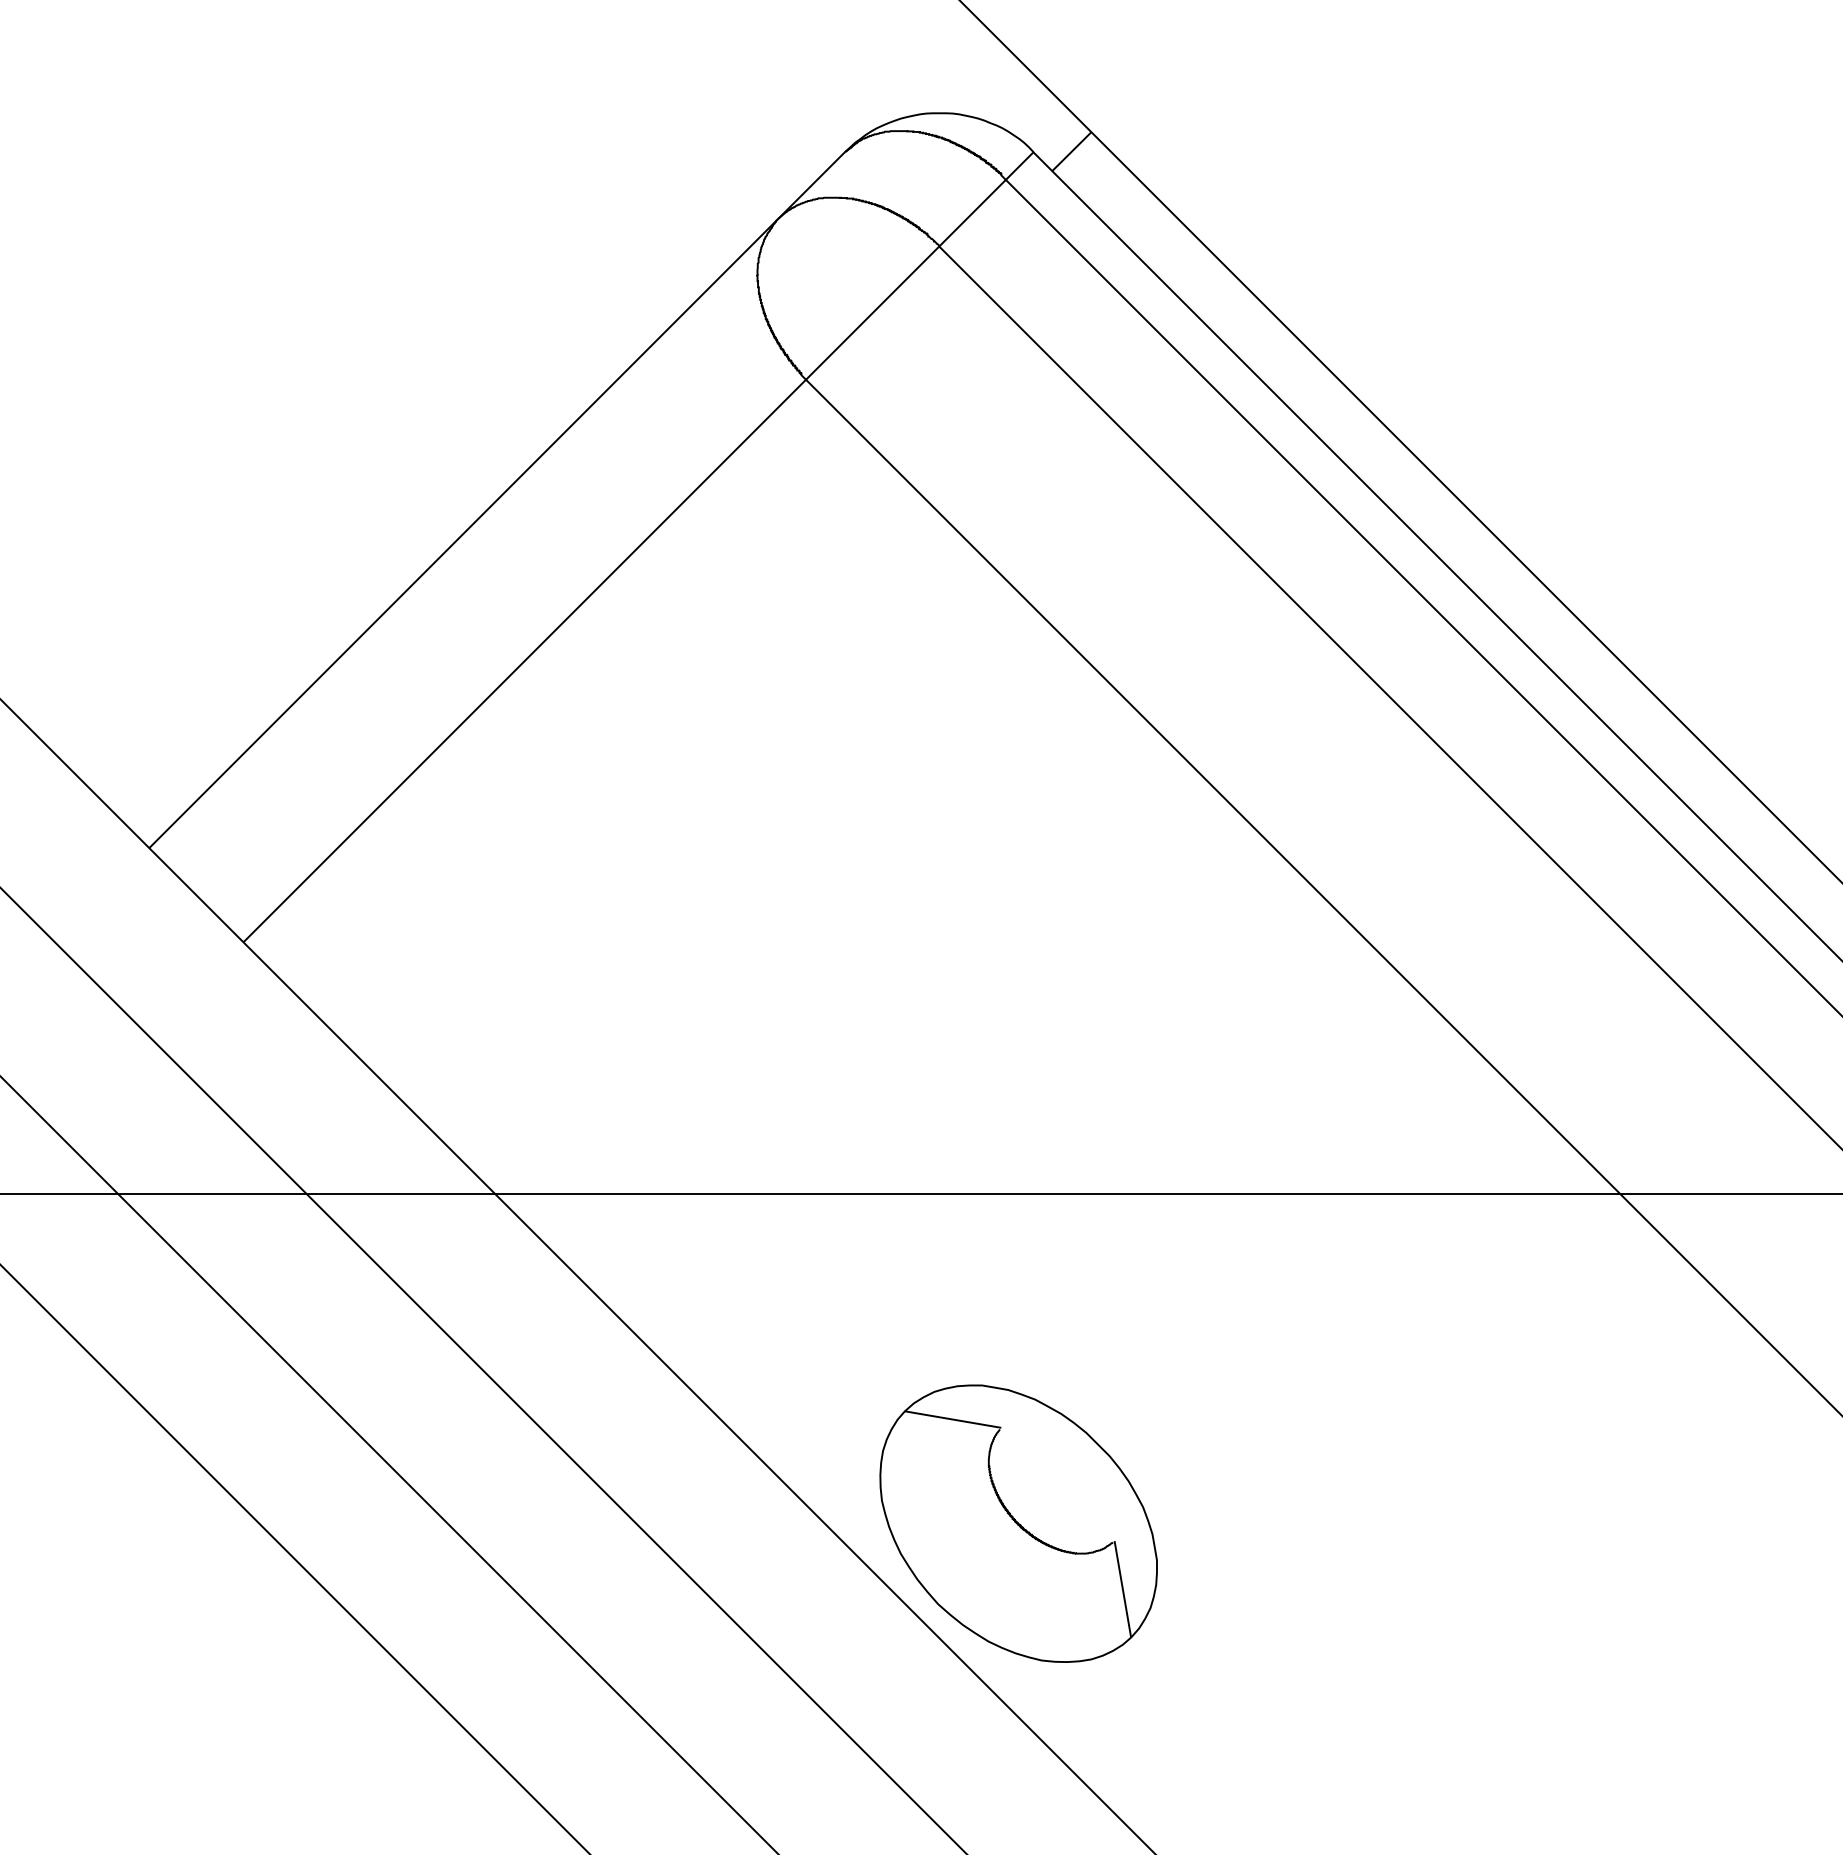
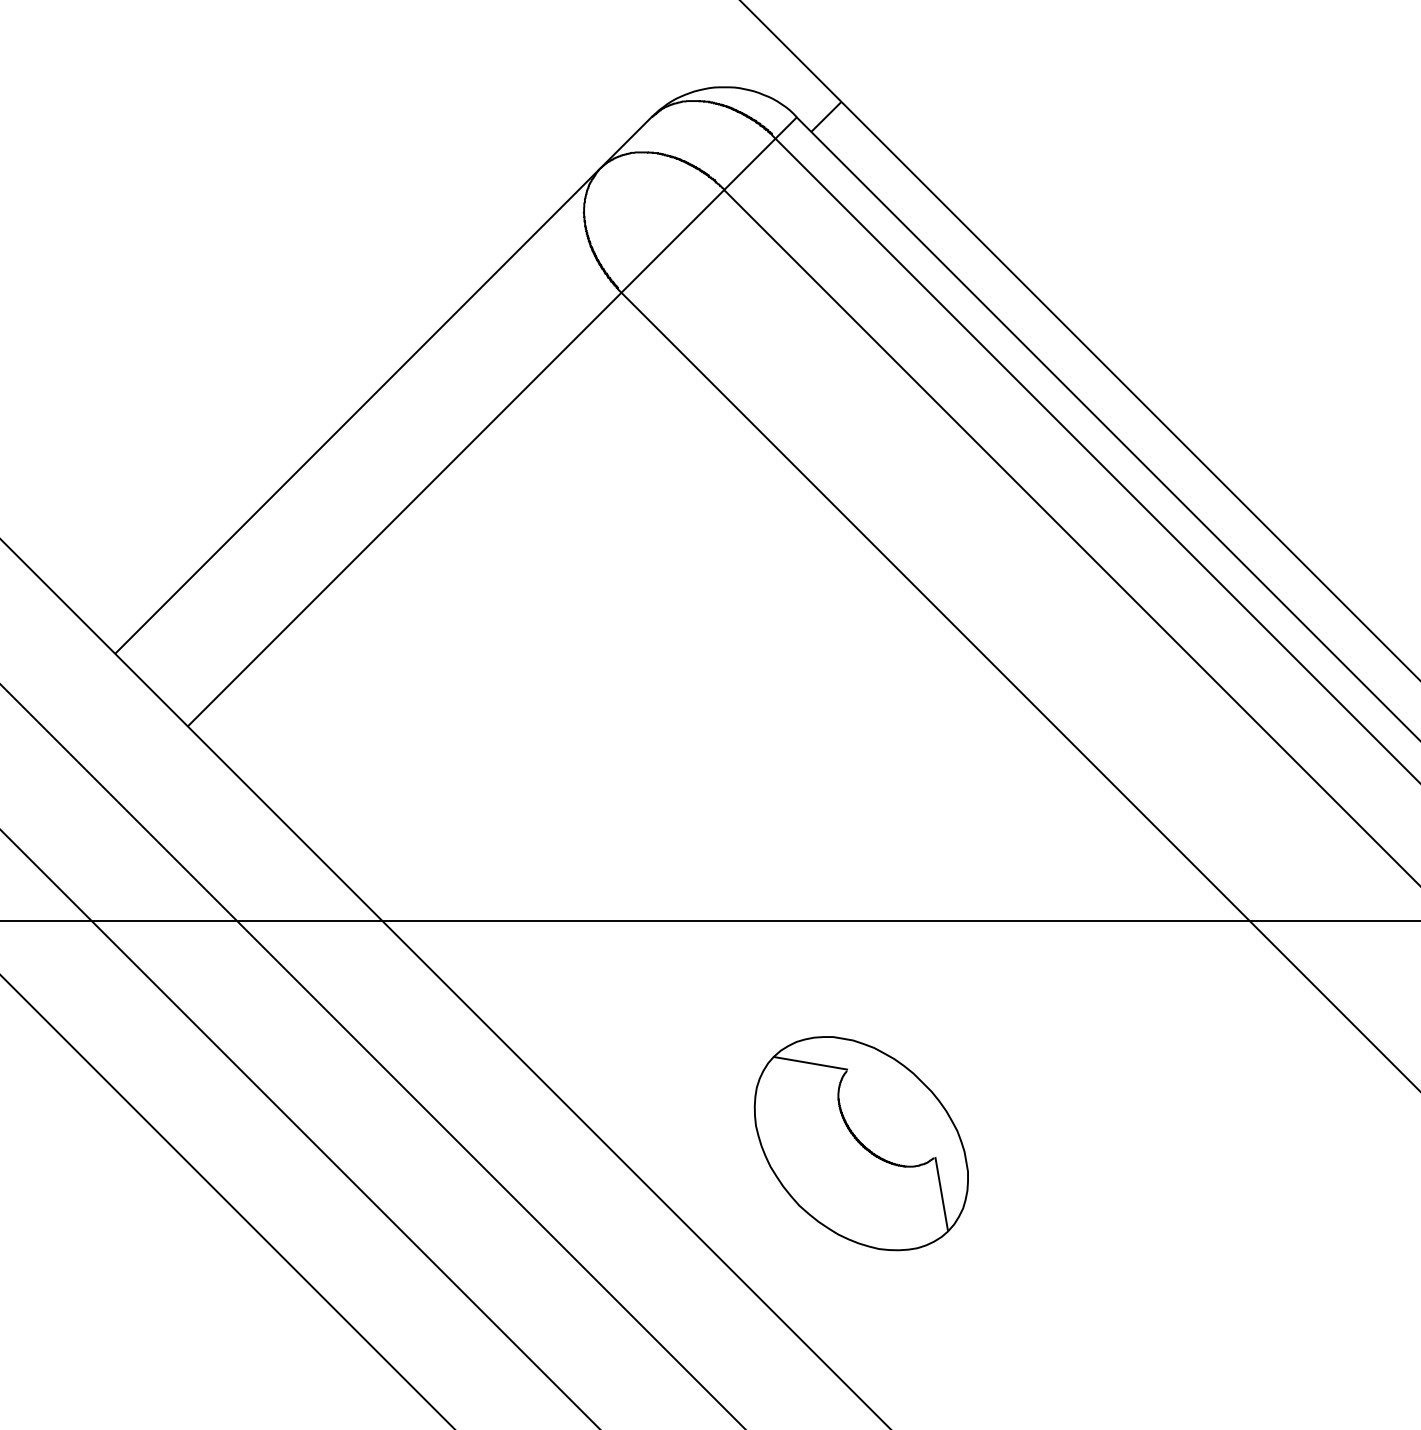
part: (1017, 1523) -> (860, 1143), moved

